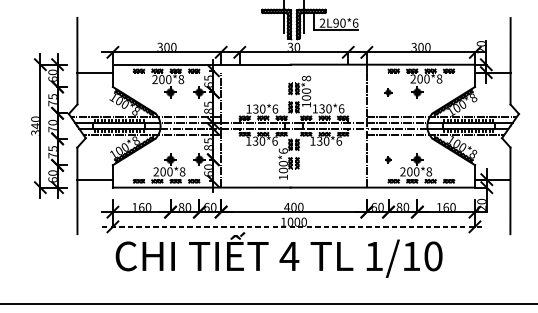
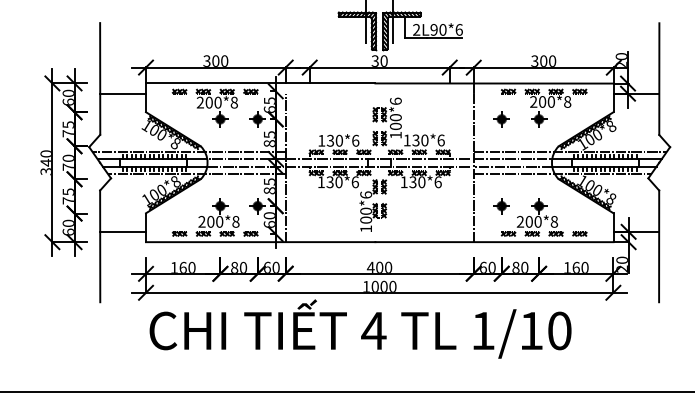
text: (306, 77) -> (395, 100), 100*8 -> 100*6
part: (388, 92) -> (501, 119), size x1.43
part: (388, 159) -> (501, 206), size x1.67
line: (293, 226) -> (379, 292), dashed -> solid

